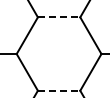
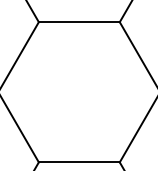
line: (59, 17) -> (80, 22), dashed -> solid
line: (59, 90) -> (80, 161), dashed -> solid

